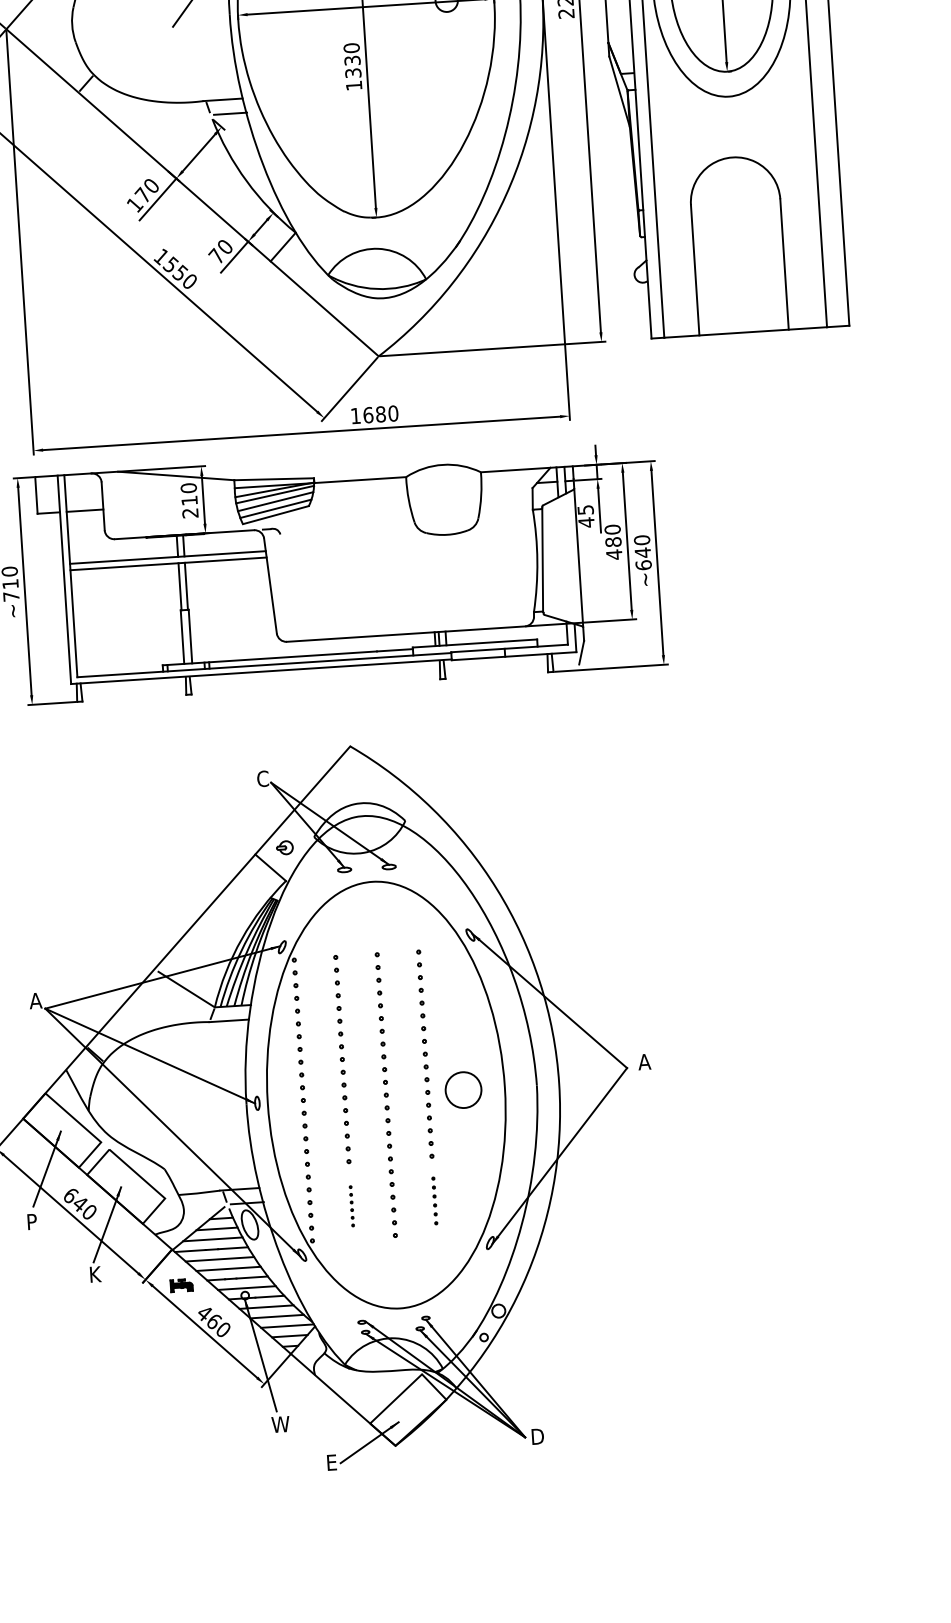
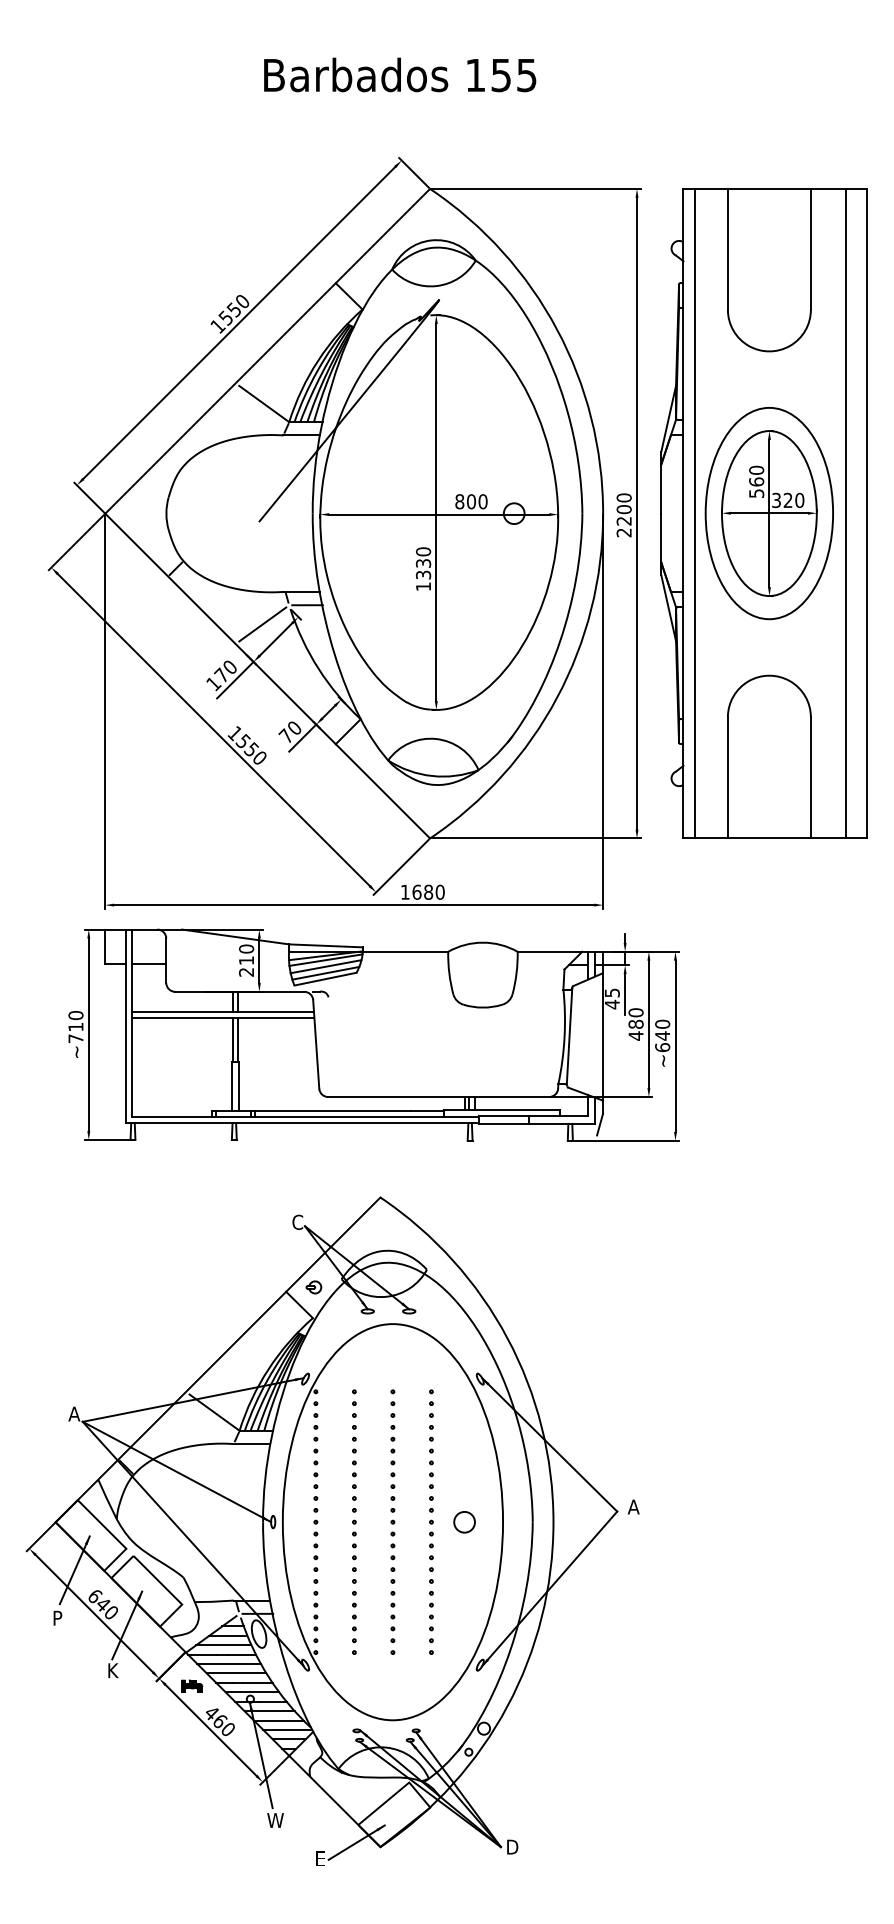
line: (183, 137) -> (262, 624), added
circle: (463, 1090) -> (464, 1522), size x0.62
part: (434, 1200) -> (431, 1622), size x1.43
part: (351, 1205) -> (354, 1622), size x1.67

